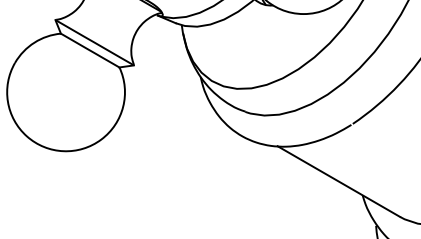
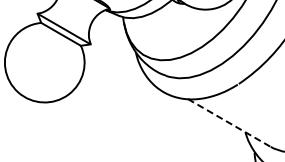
line: (339, 182) -> (229, 123), solid -> dashed

